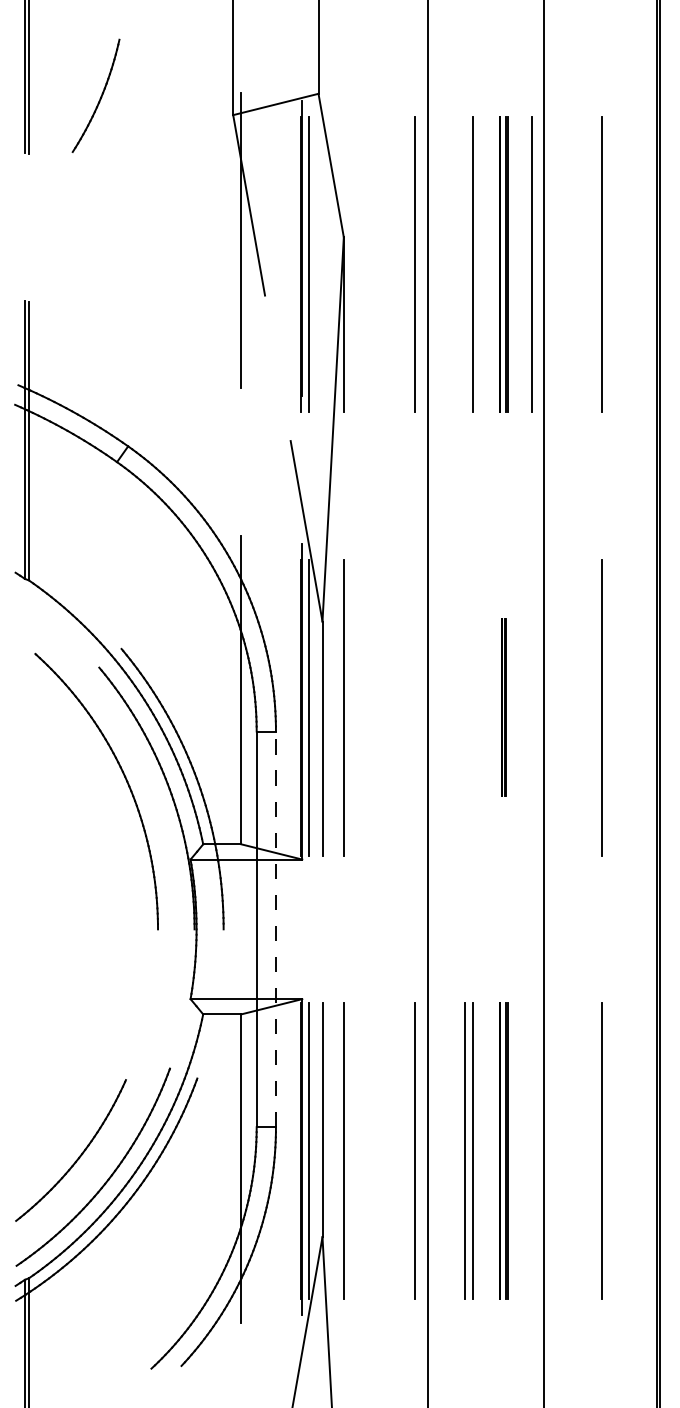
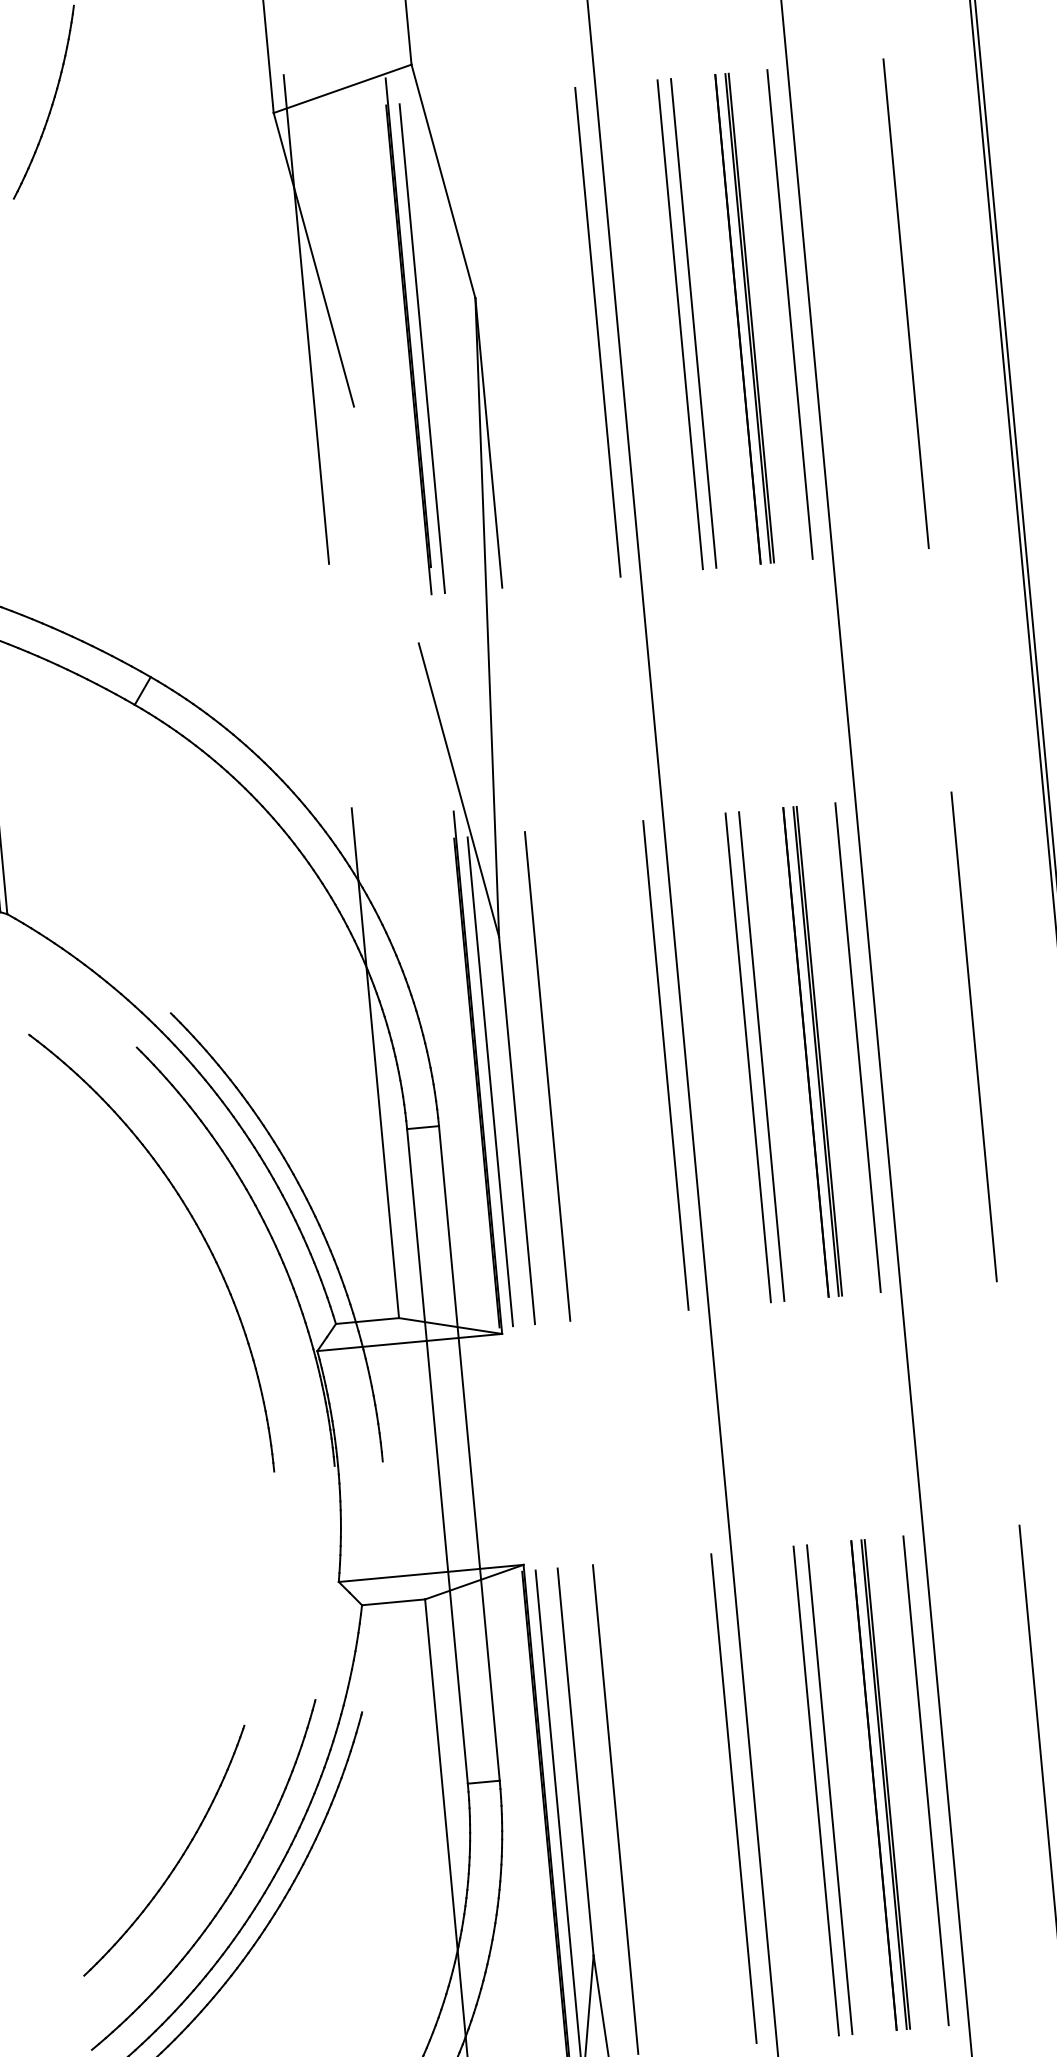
line: (465, 264) -> (680, 324), added
line: (415, 707) -> (666, 1065), added
line: (465, 707) -> (748, 1057), added
line: (473, 707) -> (762, 1056), added
part: (503, 707) -> (811, 1051), size x1.67
line: (531, 707) -> (858, 1047), added
line: (275, 929) -> (468, 1453), dashed -> solid
line: (531, 1150) -> (926, 1780), added

